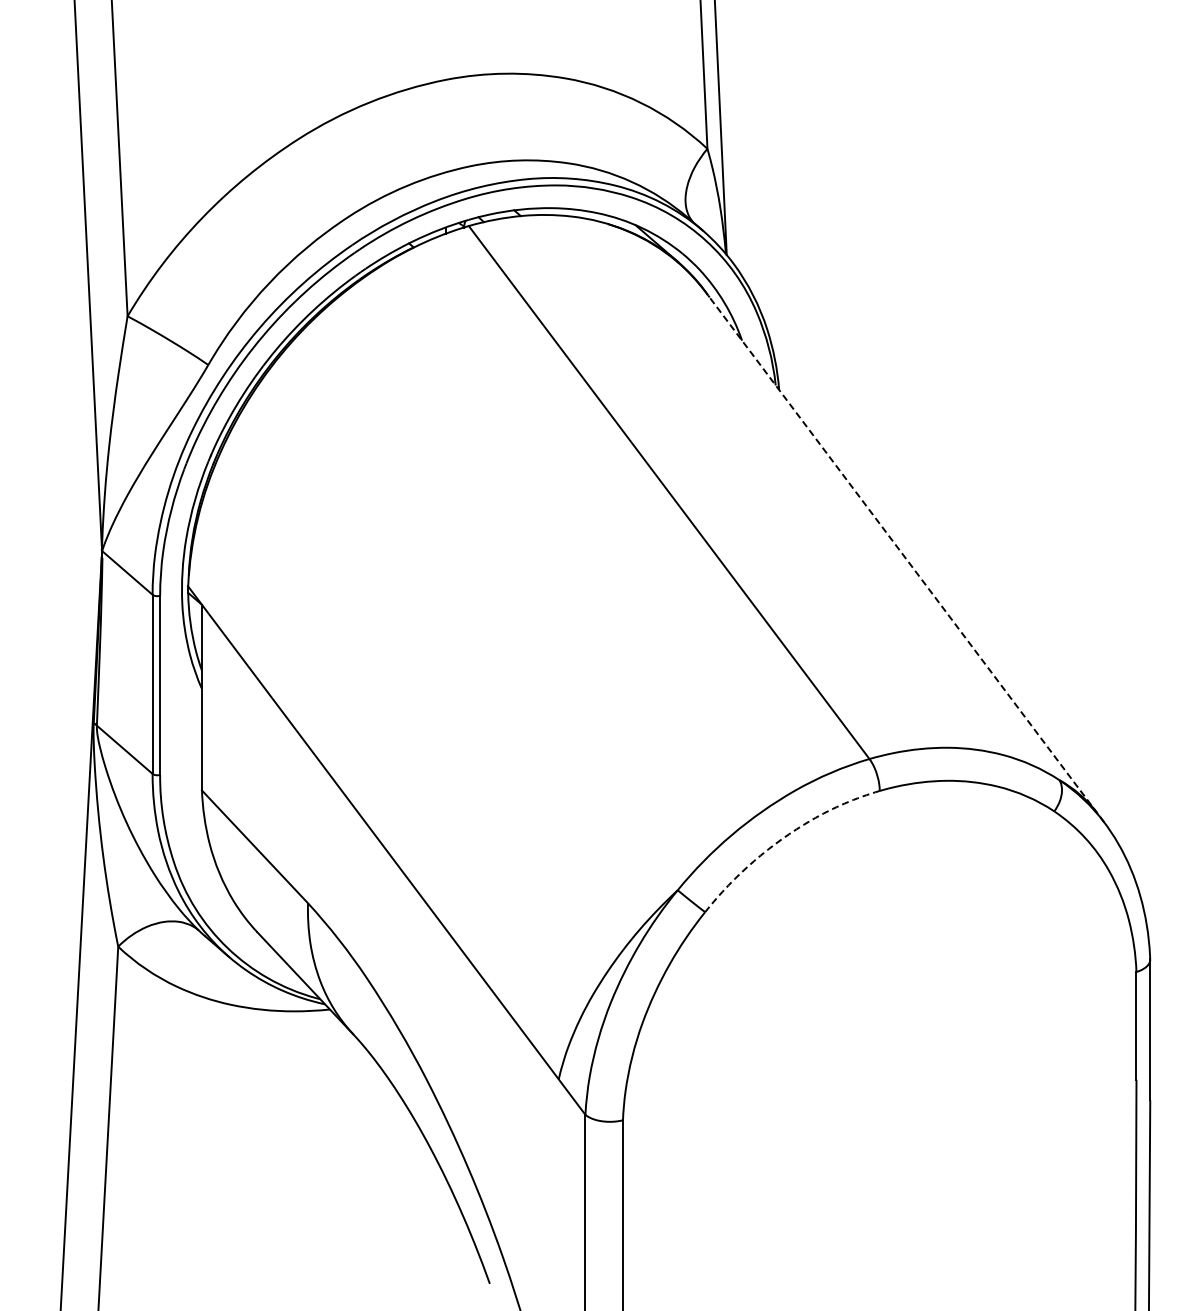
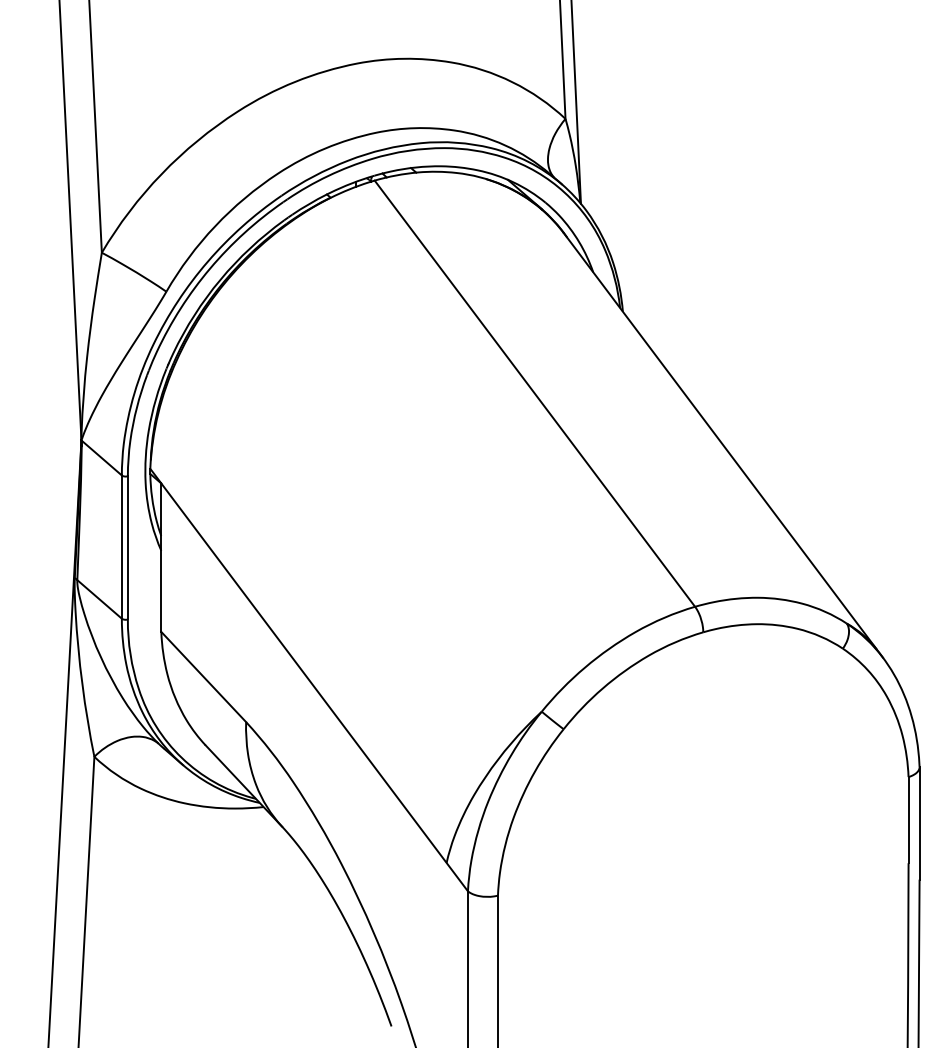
line: (904, 556) -> (723, 444), dashed -> solid
line: (785, 836) -> (627, 668), dashed -> solid

